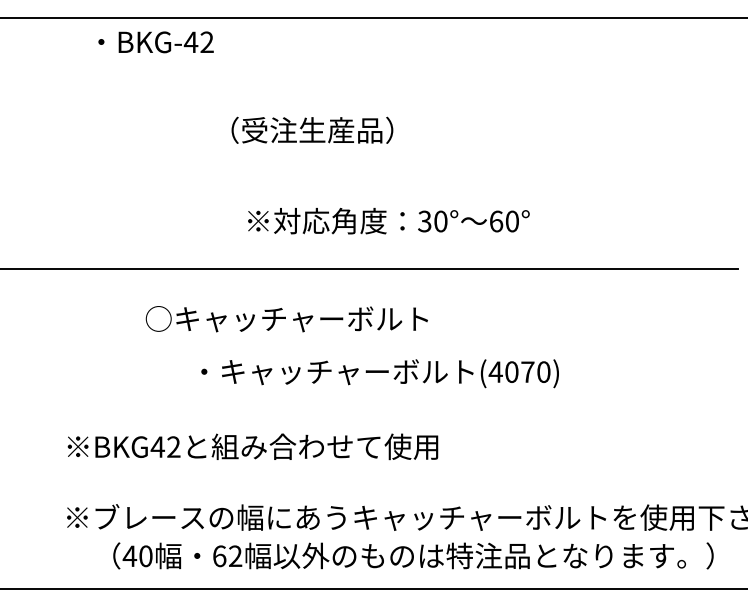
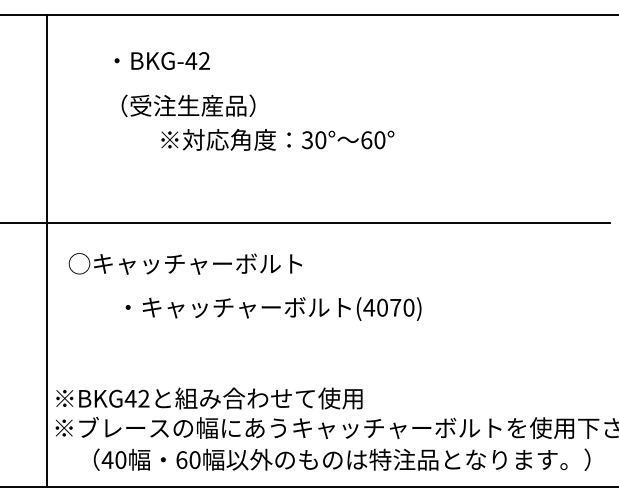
text: (155, 41) -> (161, 60), moved
text: (312, 129) -> (188, 105), moved
text: (388, 220) -> (277, 139), moved
line: (55, 302) -> (46, 250), added
text: (285, 318) -> (184, 263), moved
text: (380, 373) -> (273, 308), moved
text: (253, 446) -> (209, 398), moved
text: (234, 556) -> (194, 460), 62 -> 60

